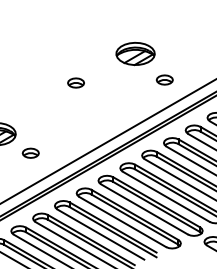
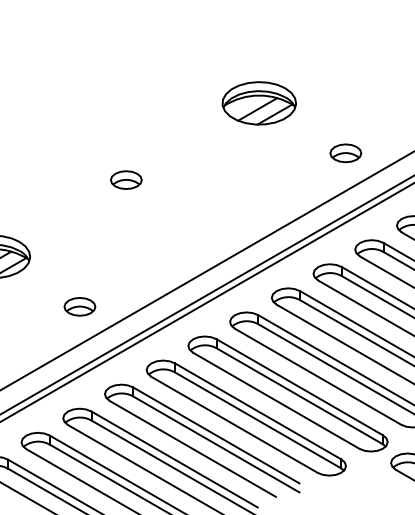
part: (164, 79) -> (345, 152), moved
part: (75, 82) -> (125, 179), moved
part: (30, 152) -> (79, 305), moved

